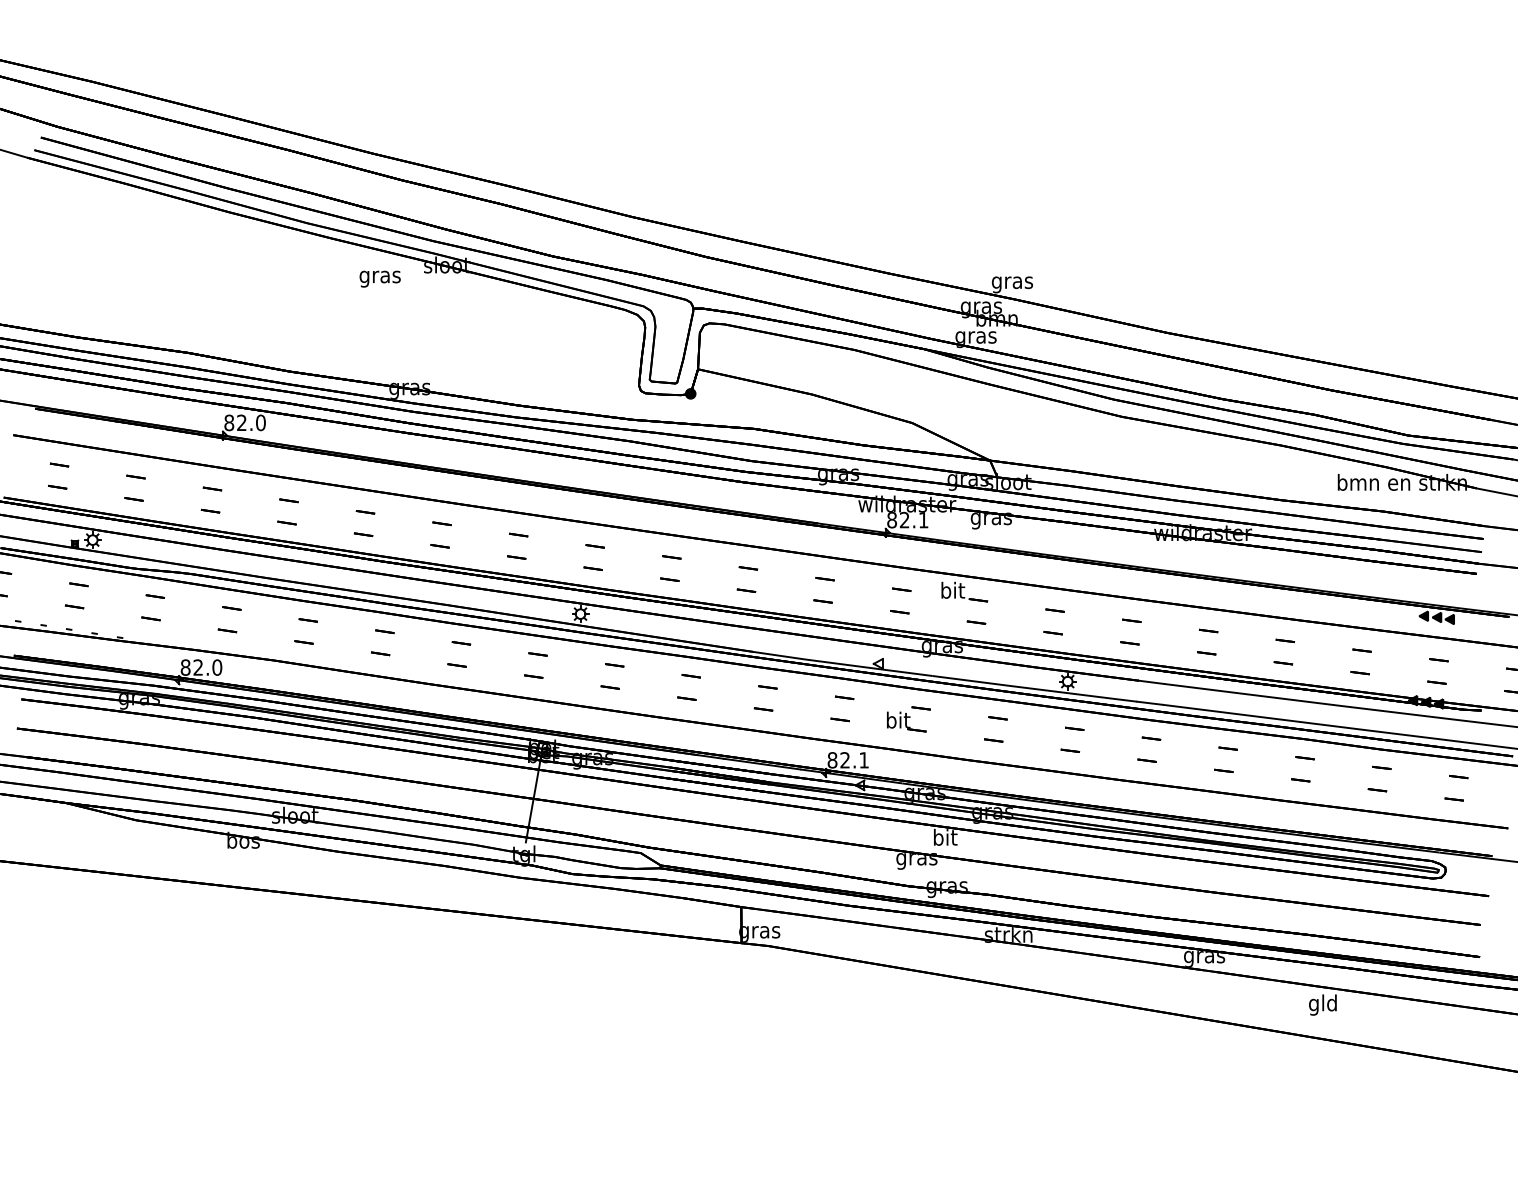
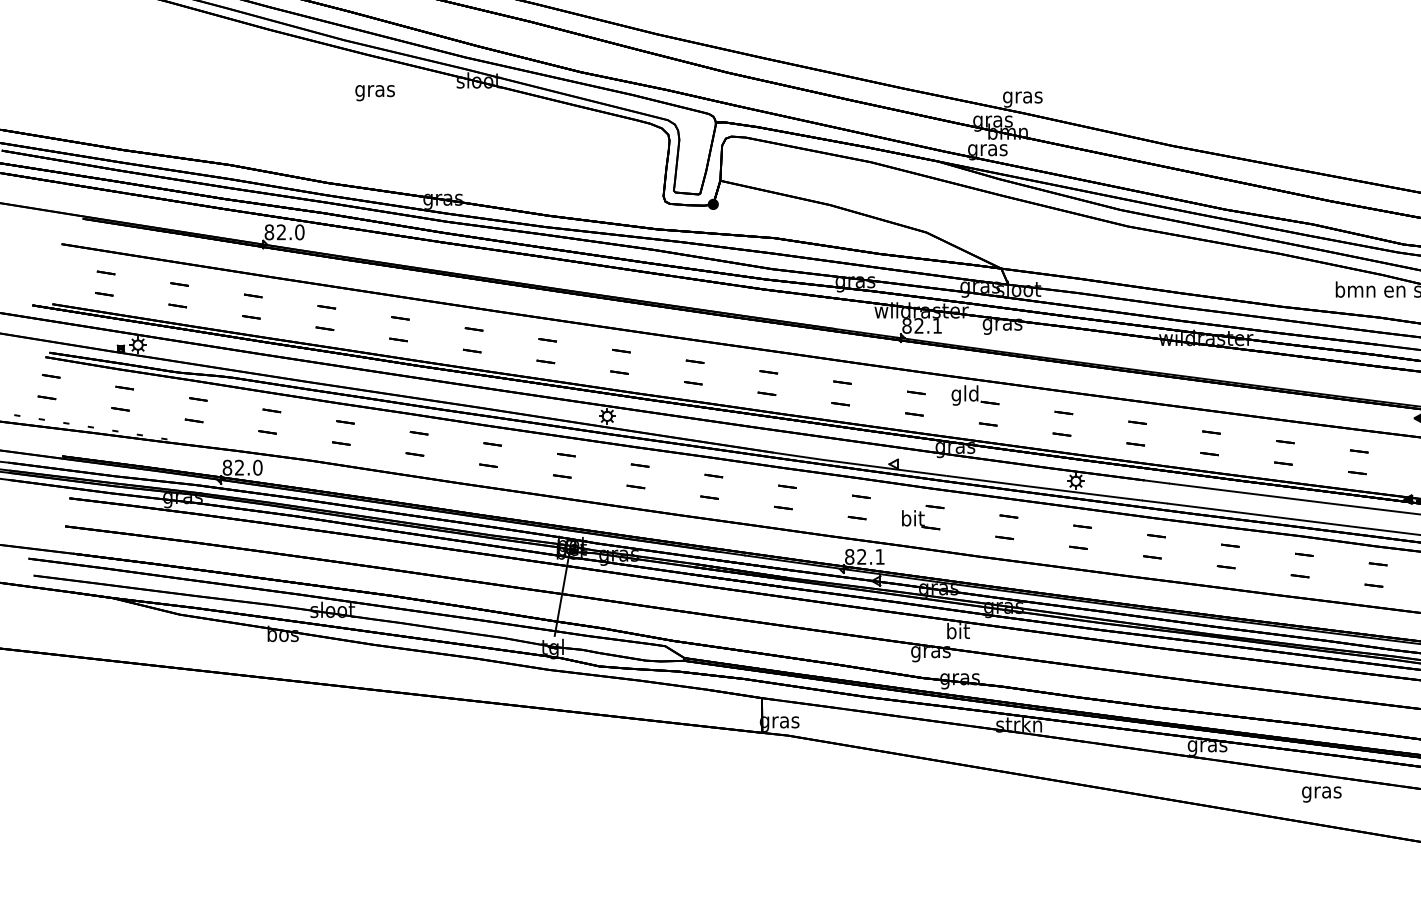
text: (379, 278) -> (374, 92), moved
text: (952, 592) -> (965, 395), bit -> gld
text: (1322, 1004) -> (1321, 791), gld -> gras

